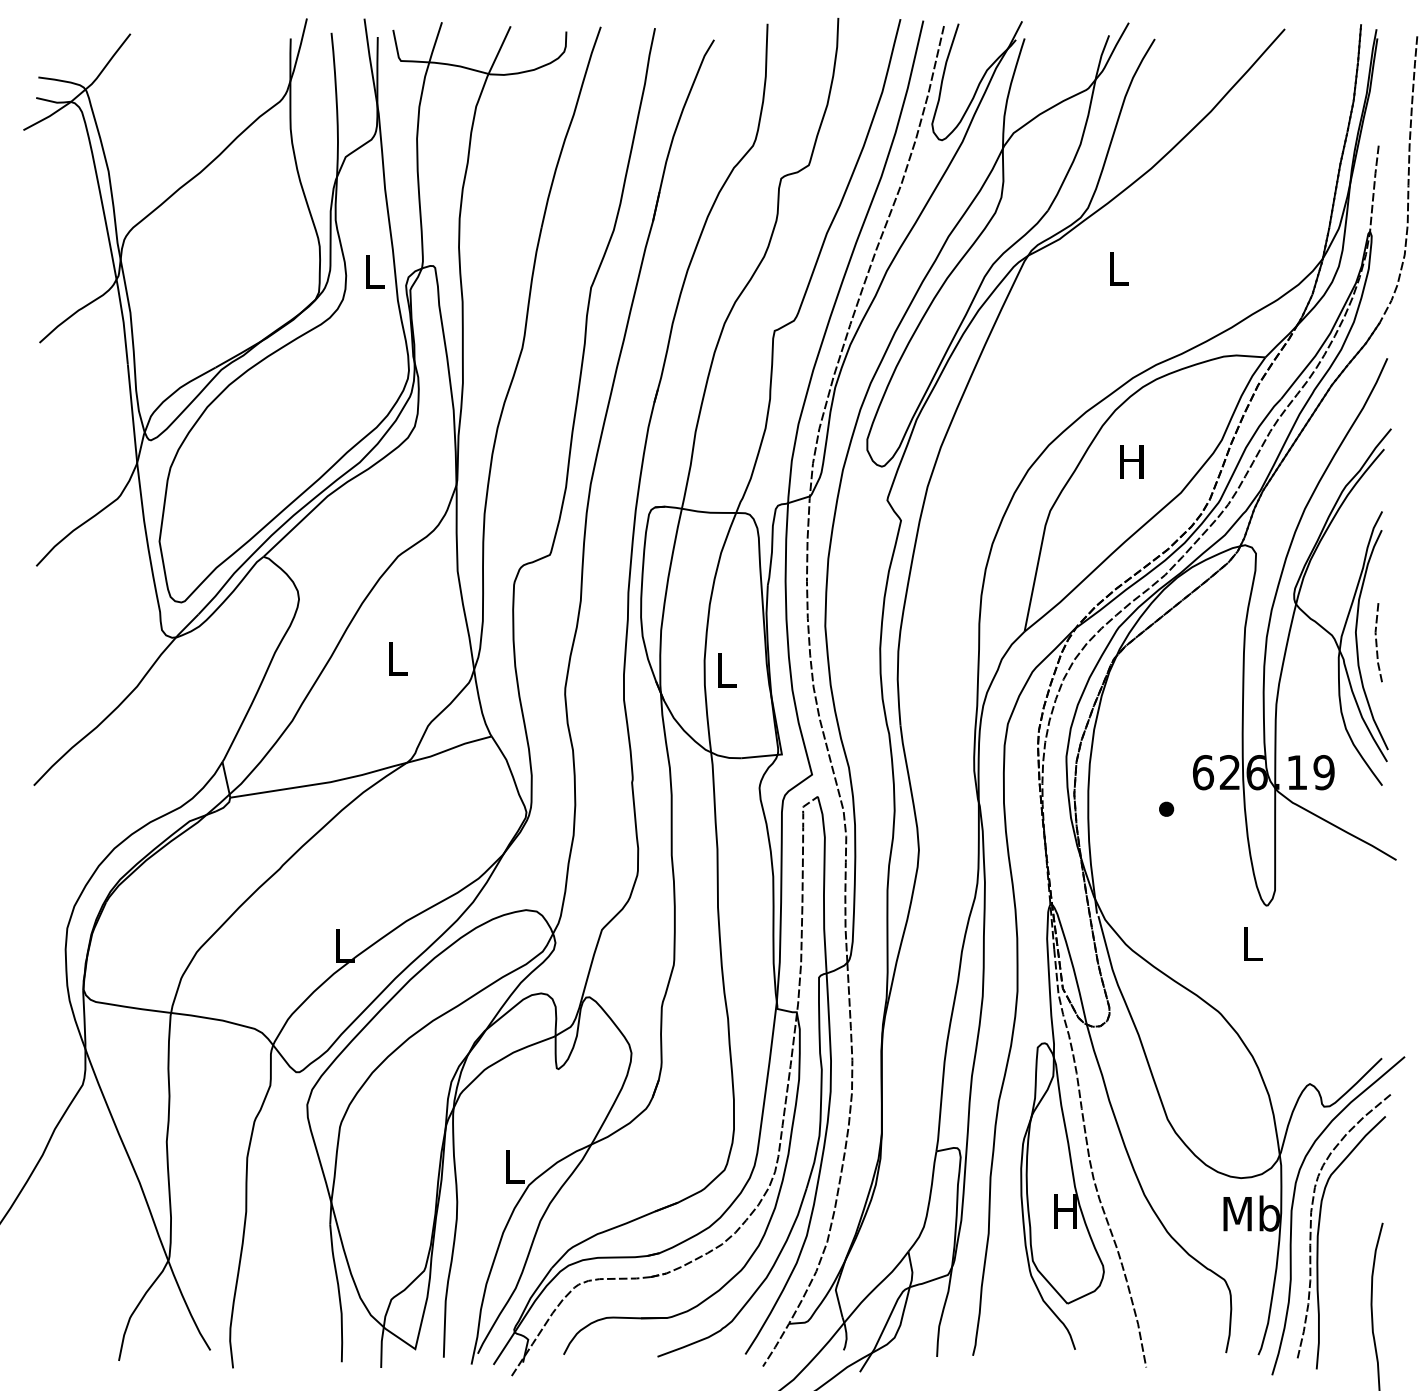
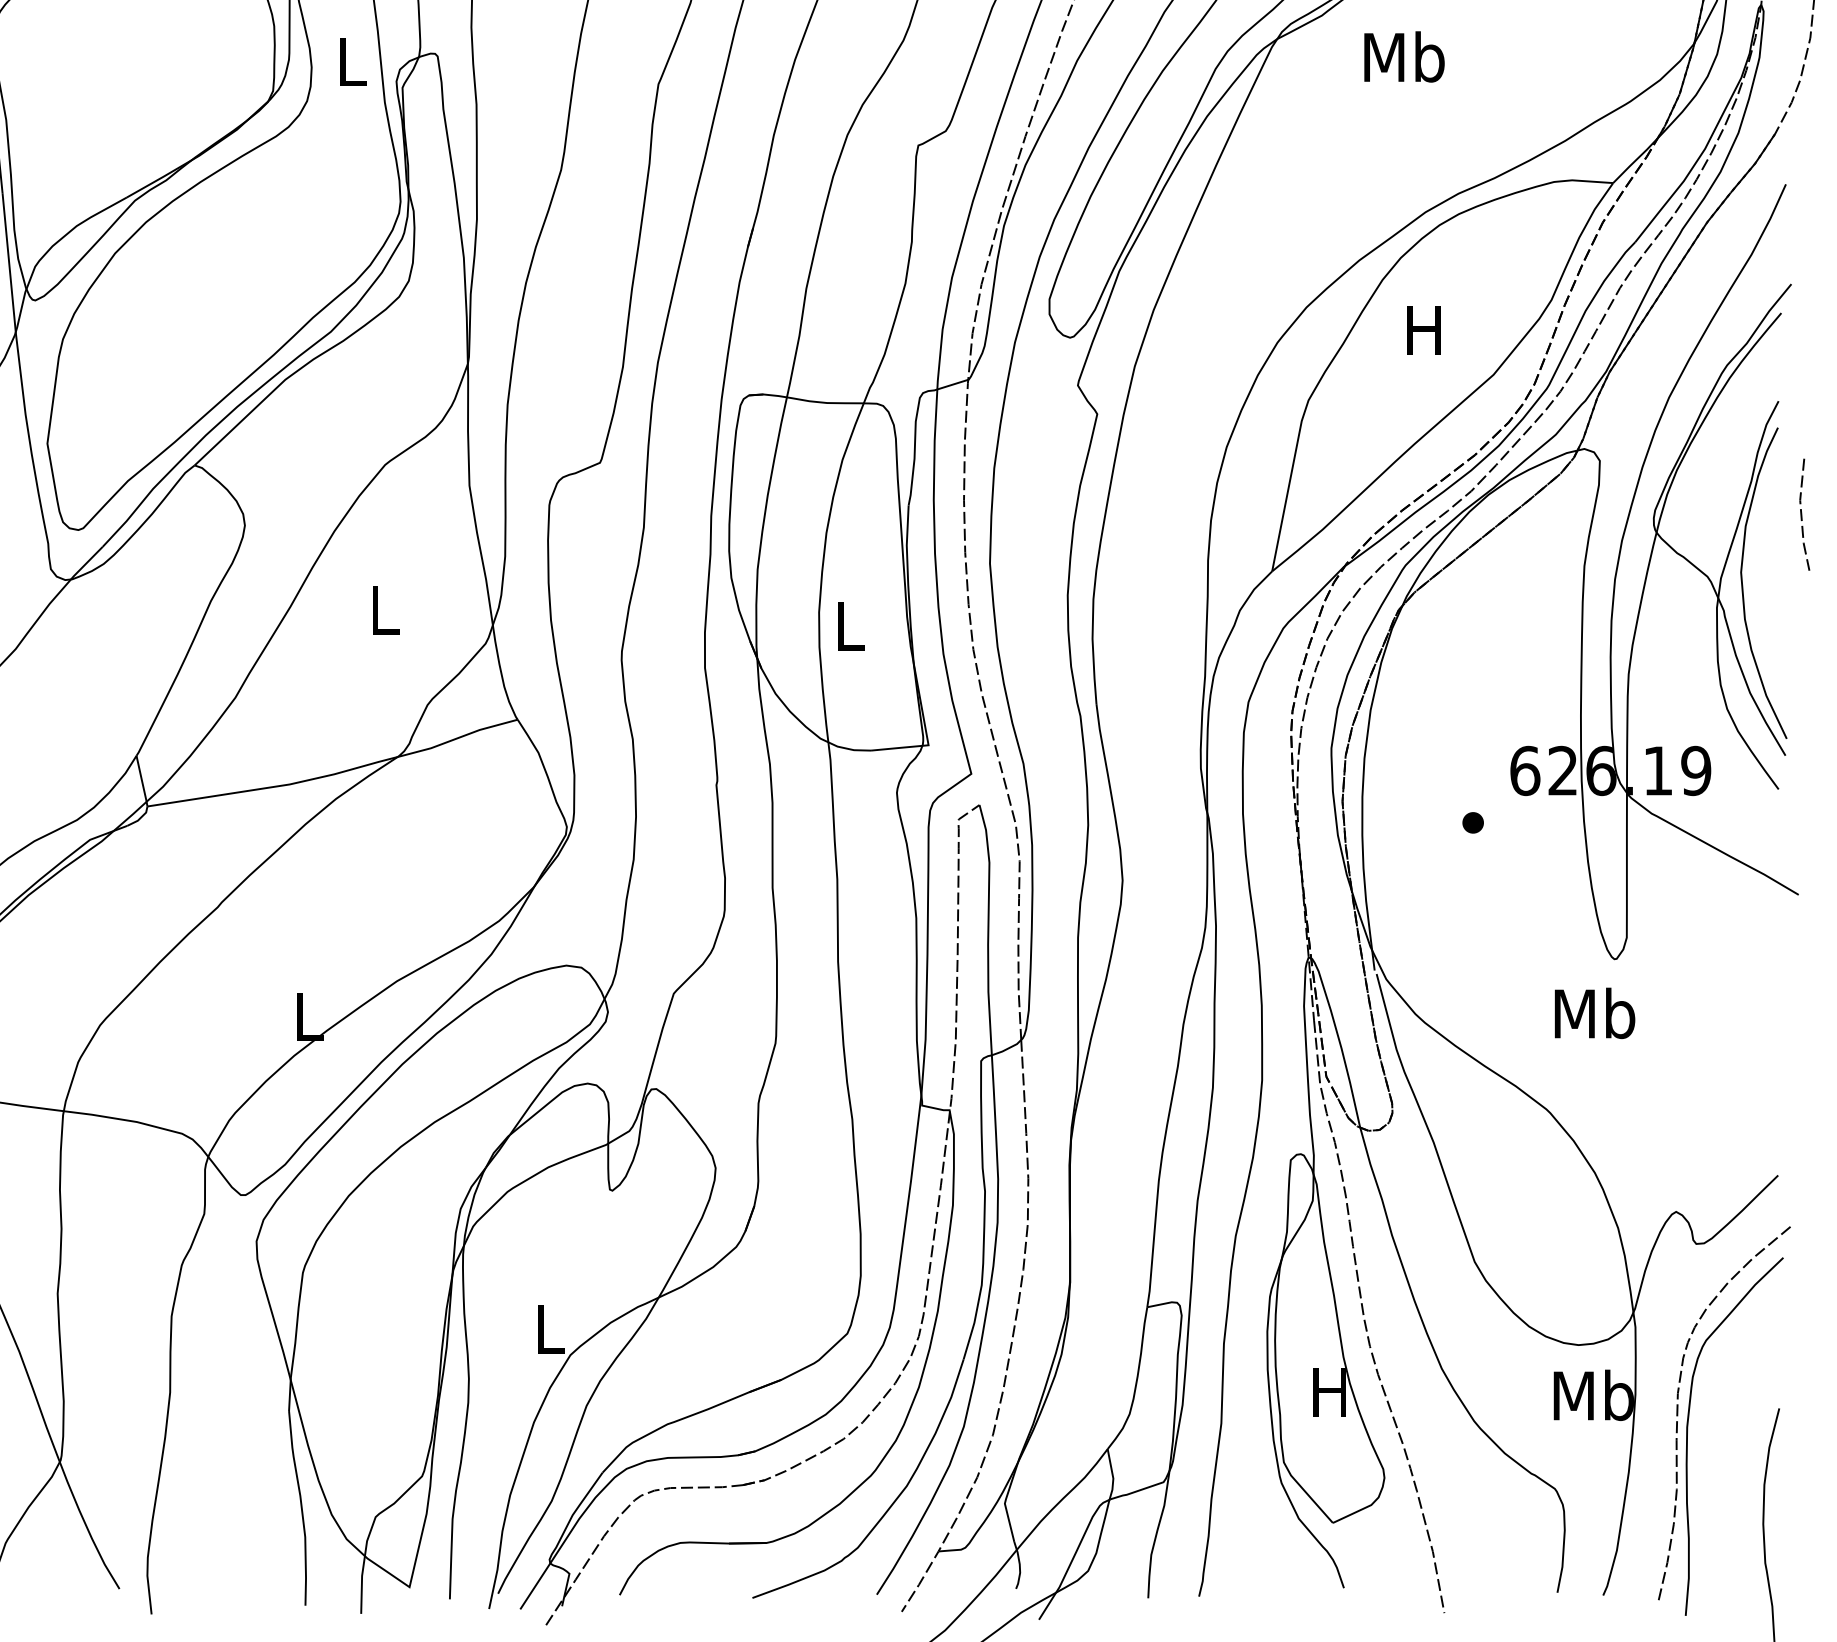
text: (1117, 268) -> (1403, 57), L -> Mb
line: (1377, 642) -> (1802, 514), moved
text: (1252, 943) -> (1594, 1012), L -> Mb
curve: (1293, 1206) -> (1652, 1385), removed

